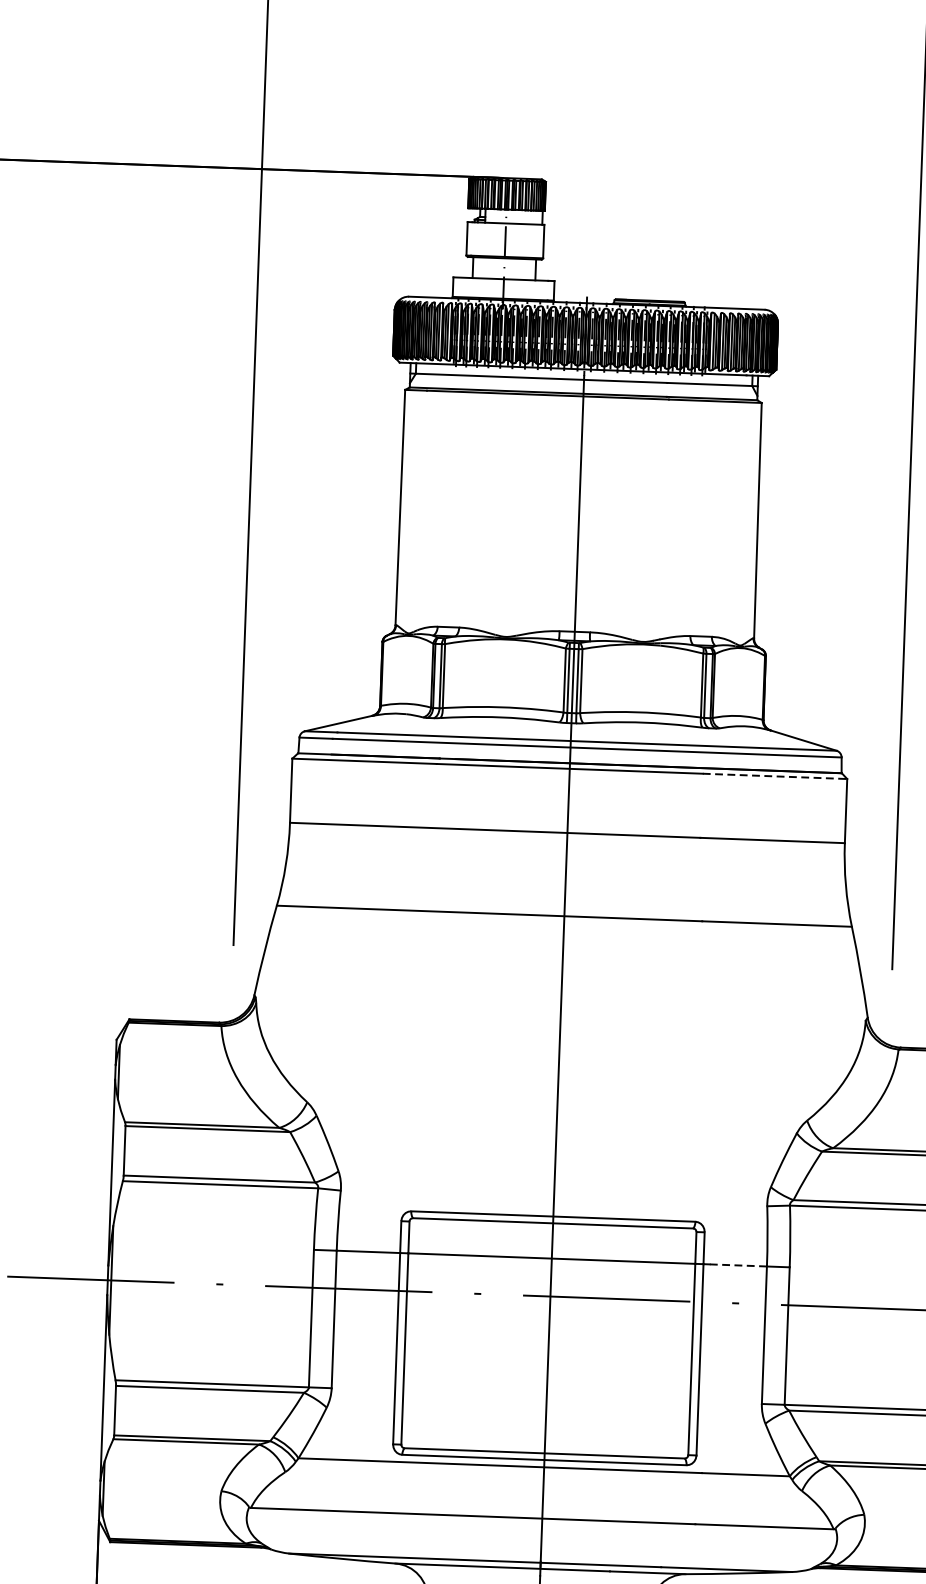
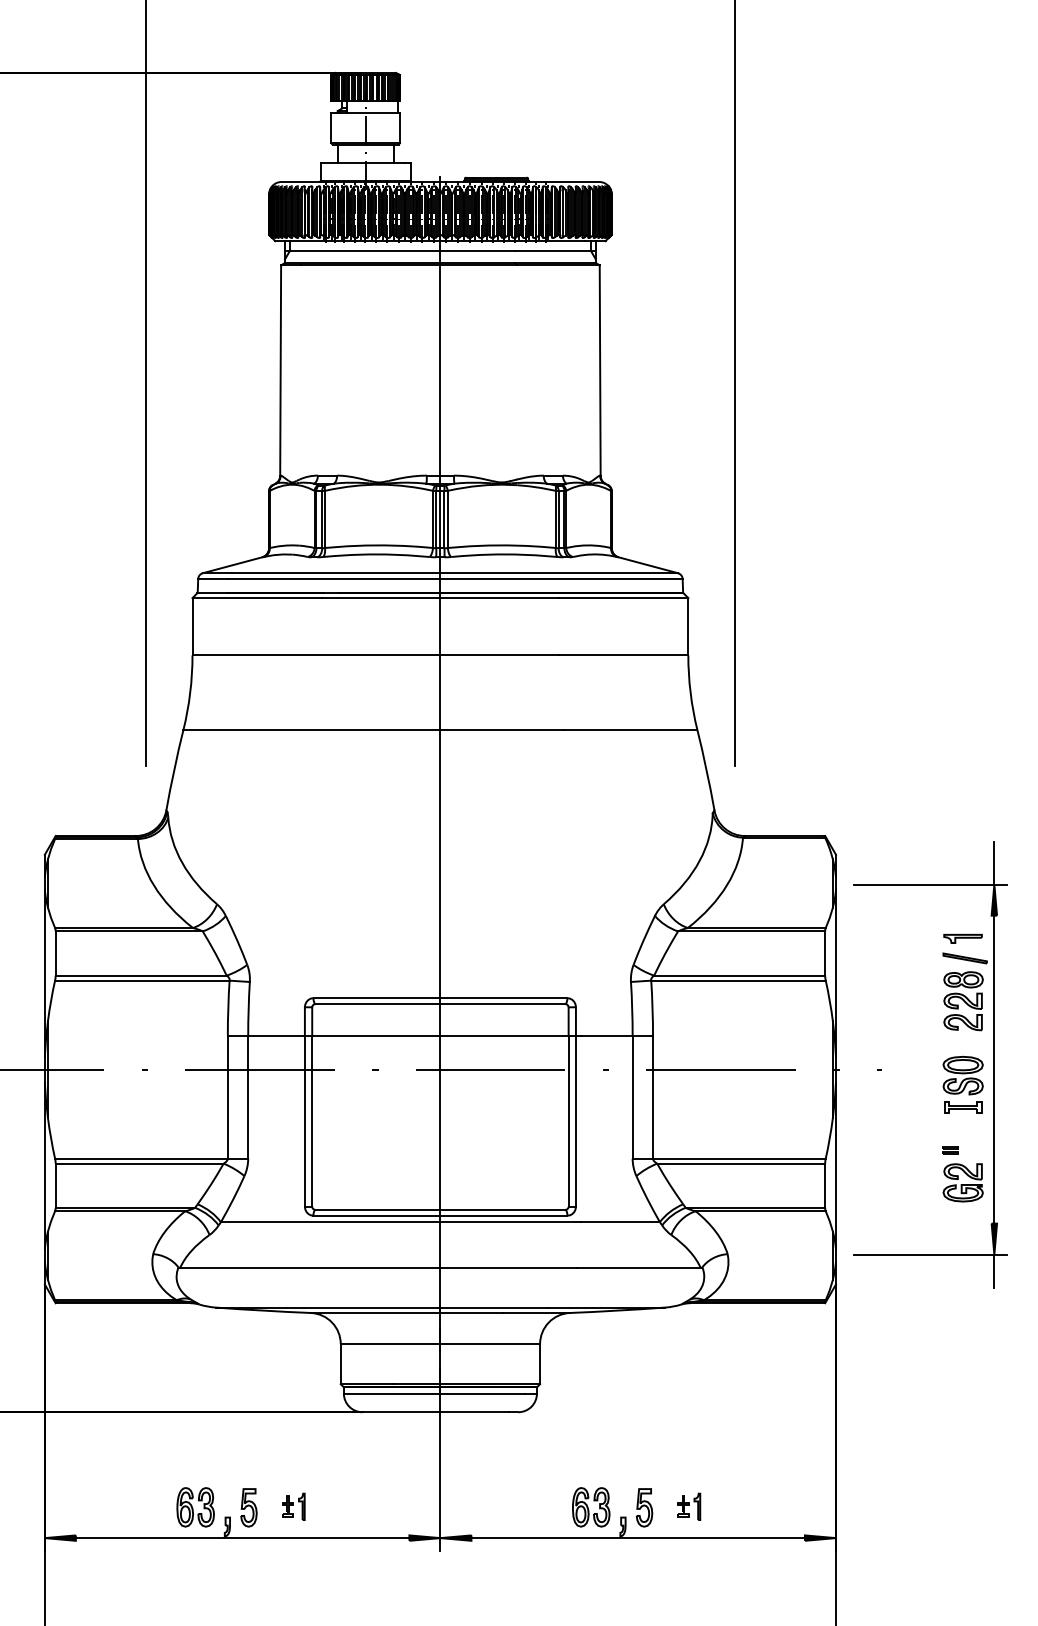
line: (774, 776) -> (623, 598), dashed -> solid
line: (738, 1265) -> (607, 1035), dashed -> solid

